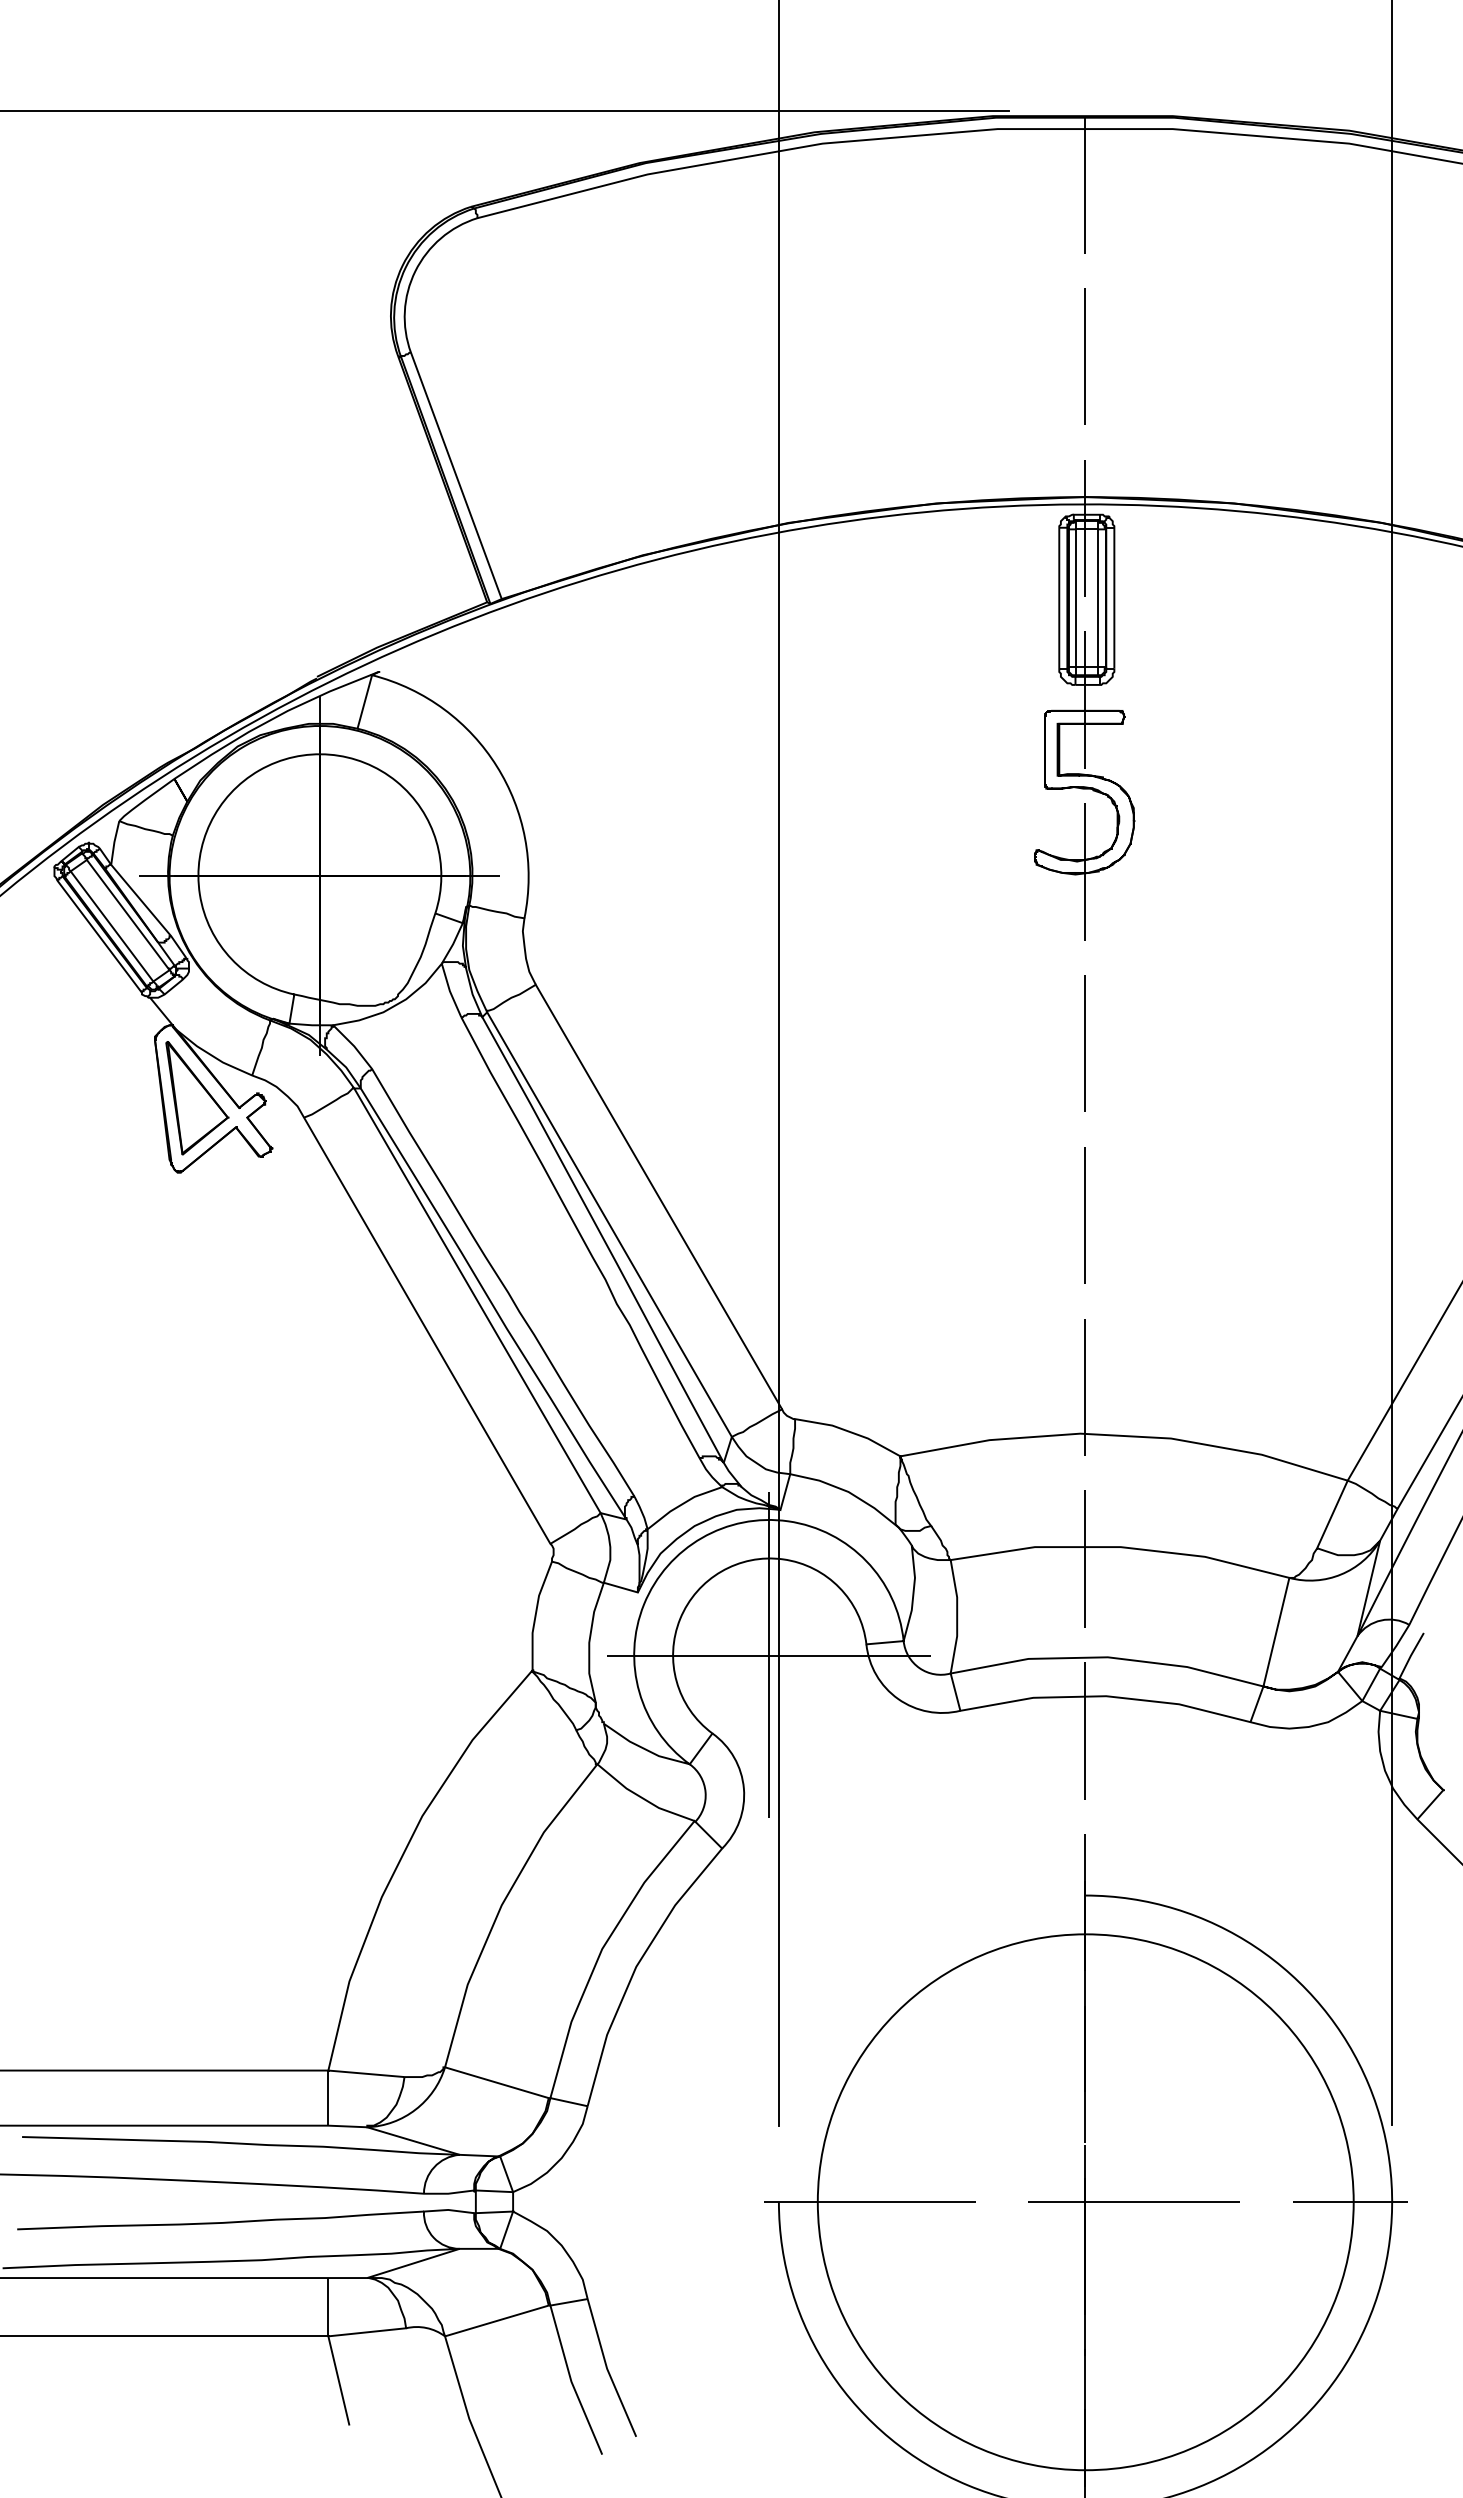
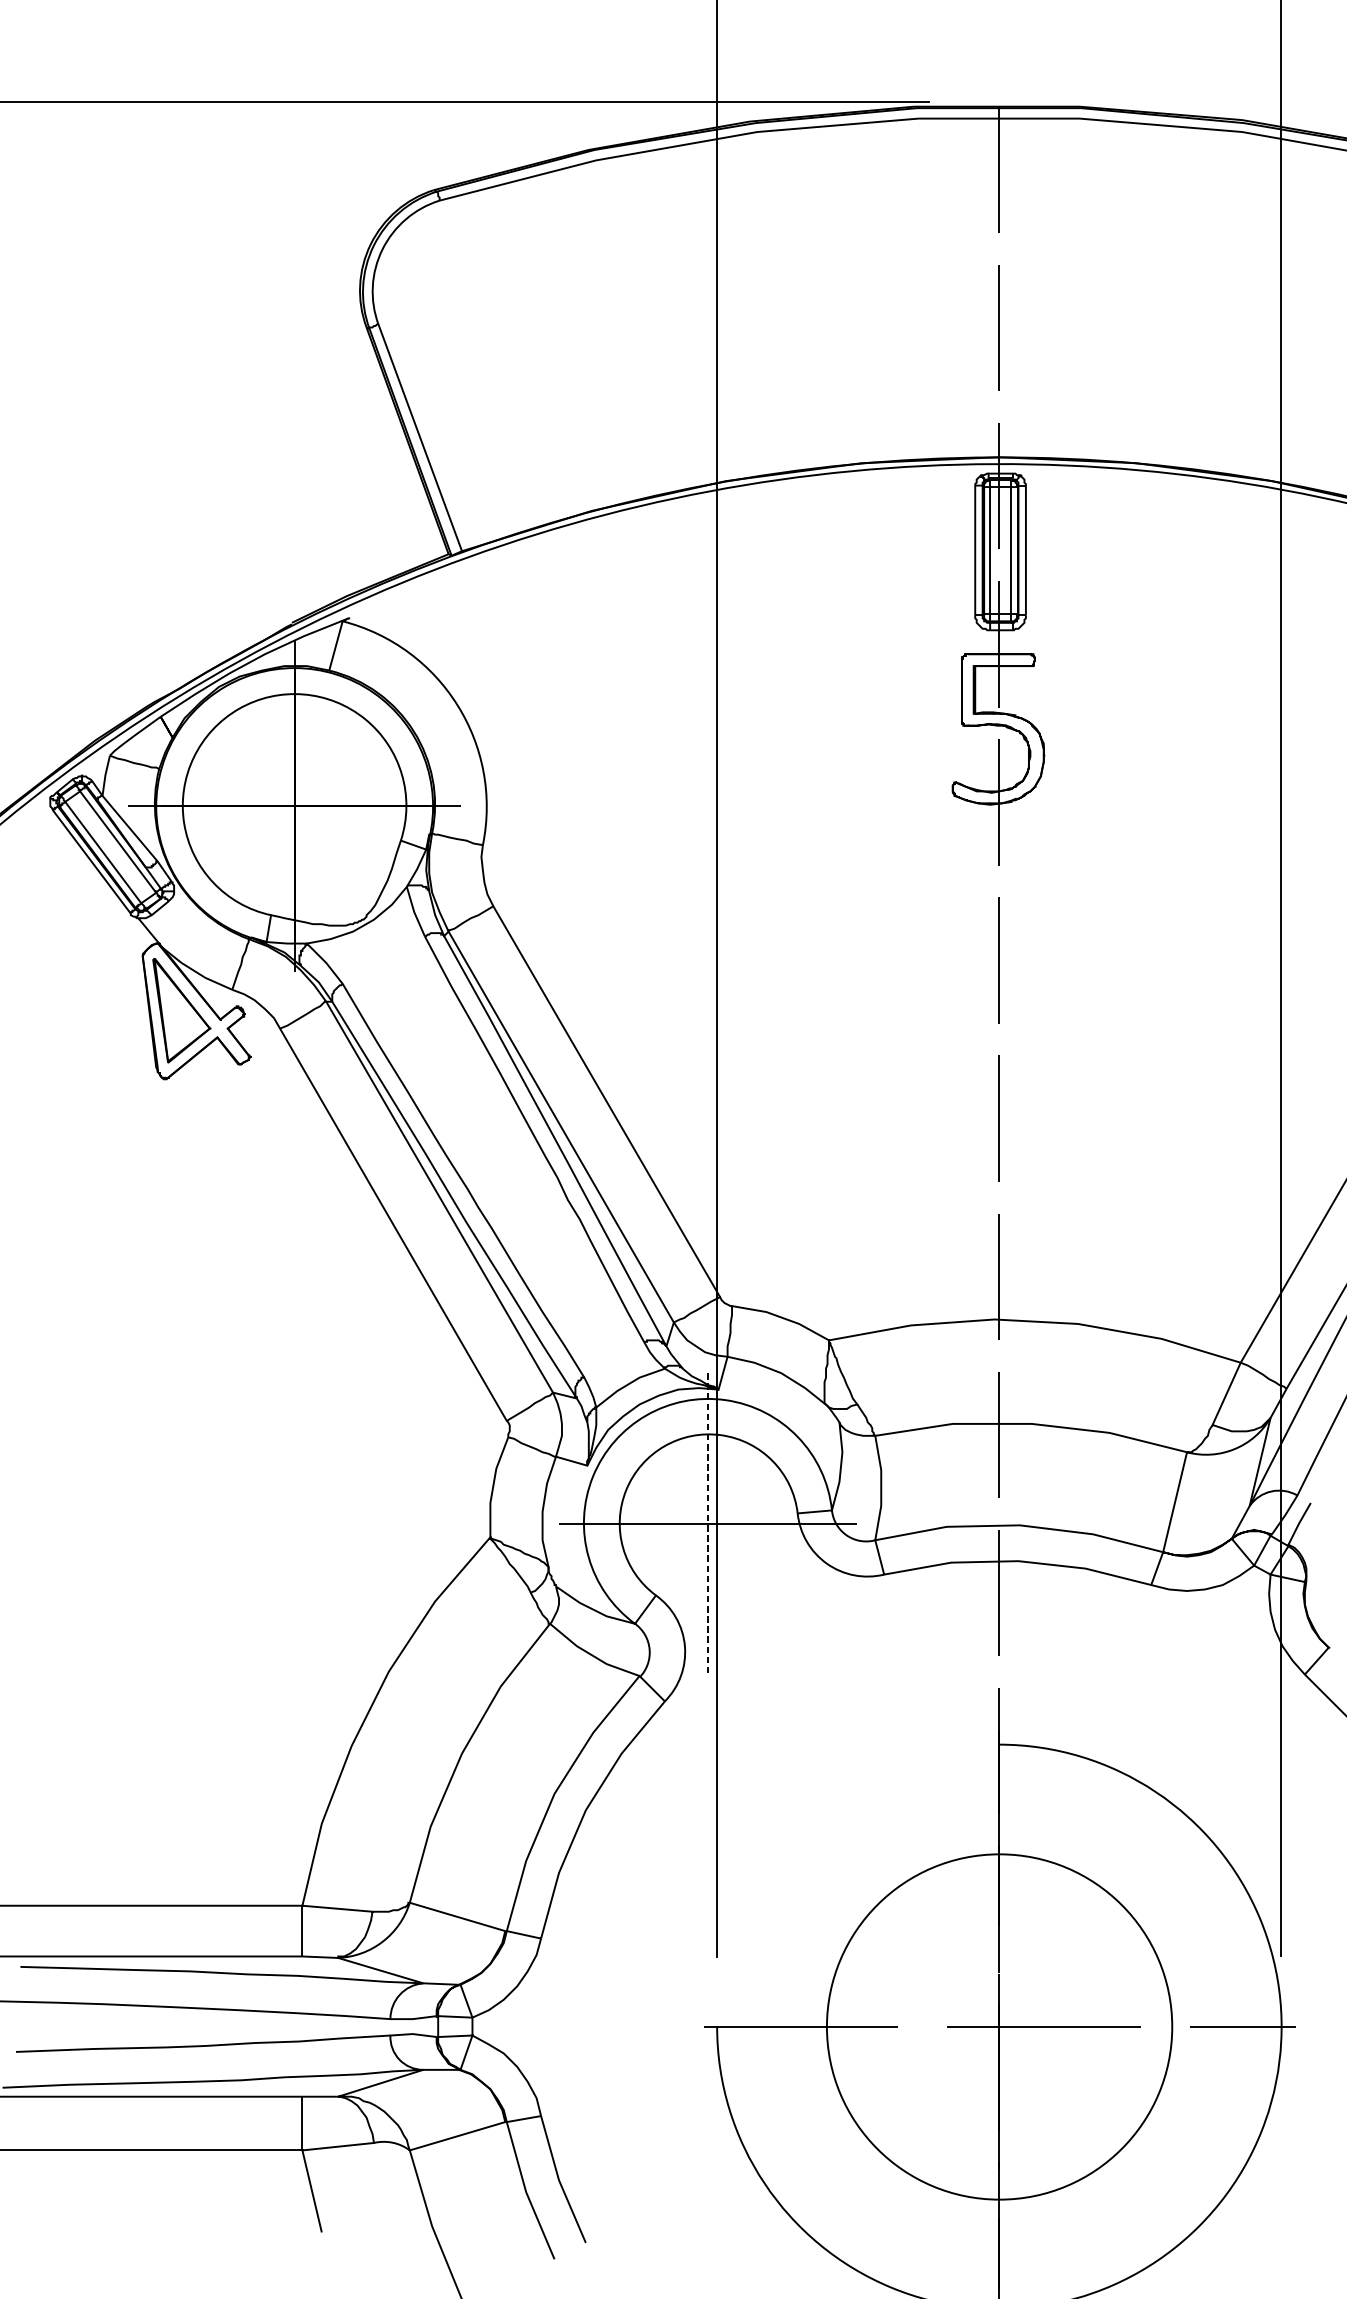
line: (769, 1654) -> (708, 1522), solid -> dashed
circle: (1085, 2202) -> (999, 2027), size x0.7

